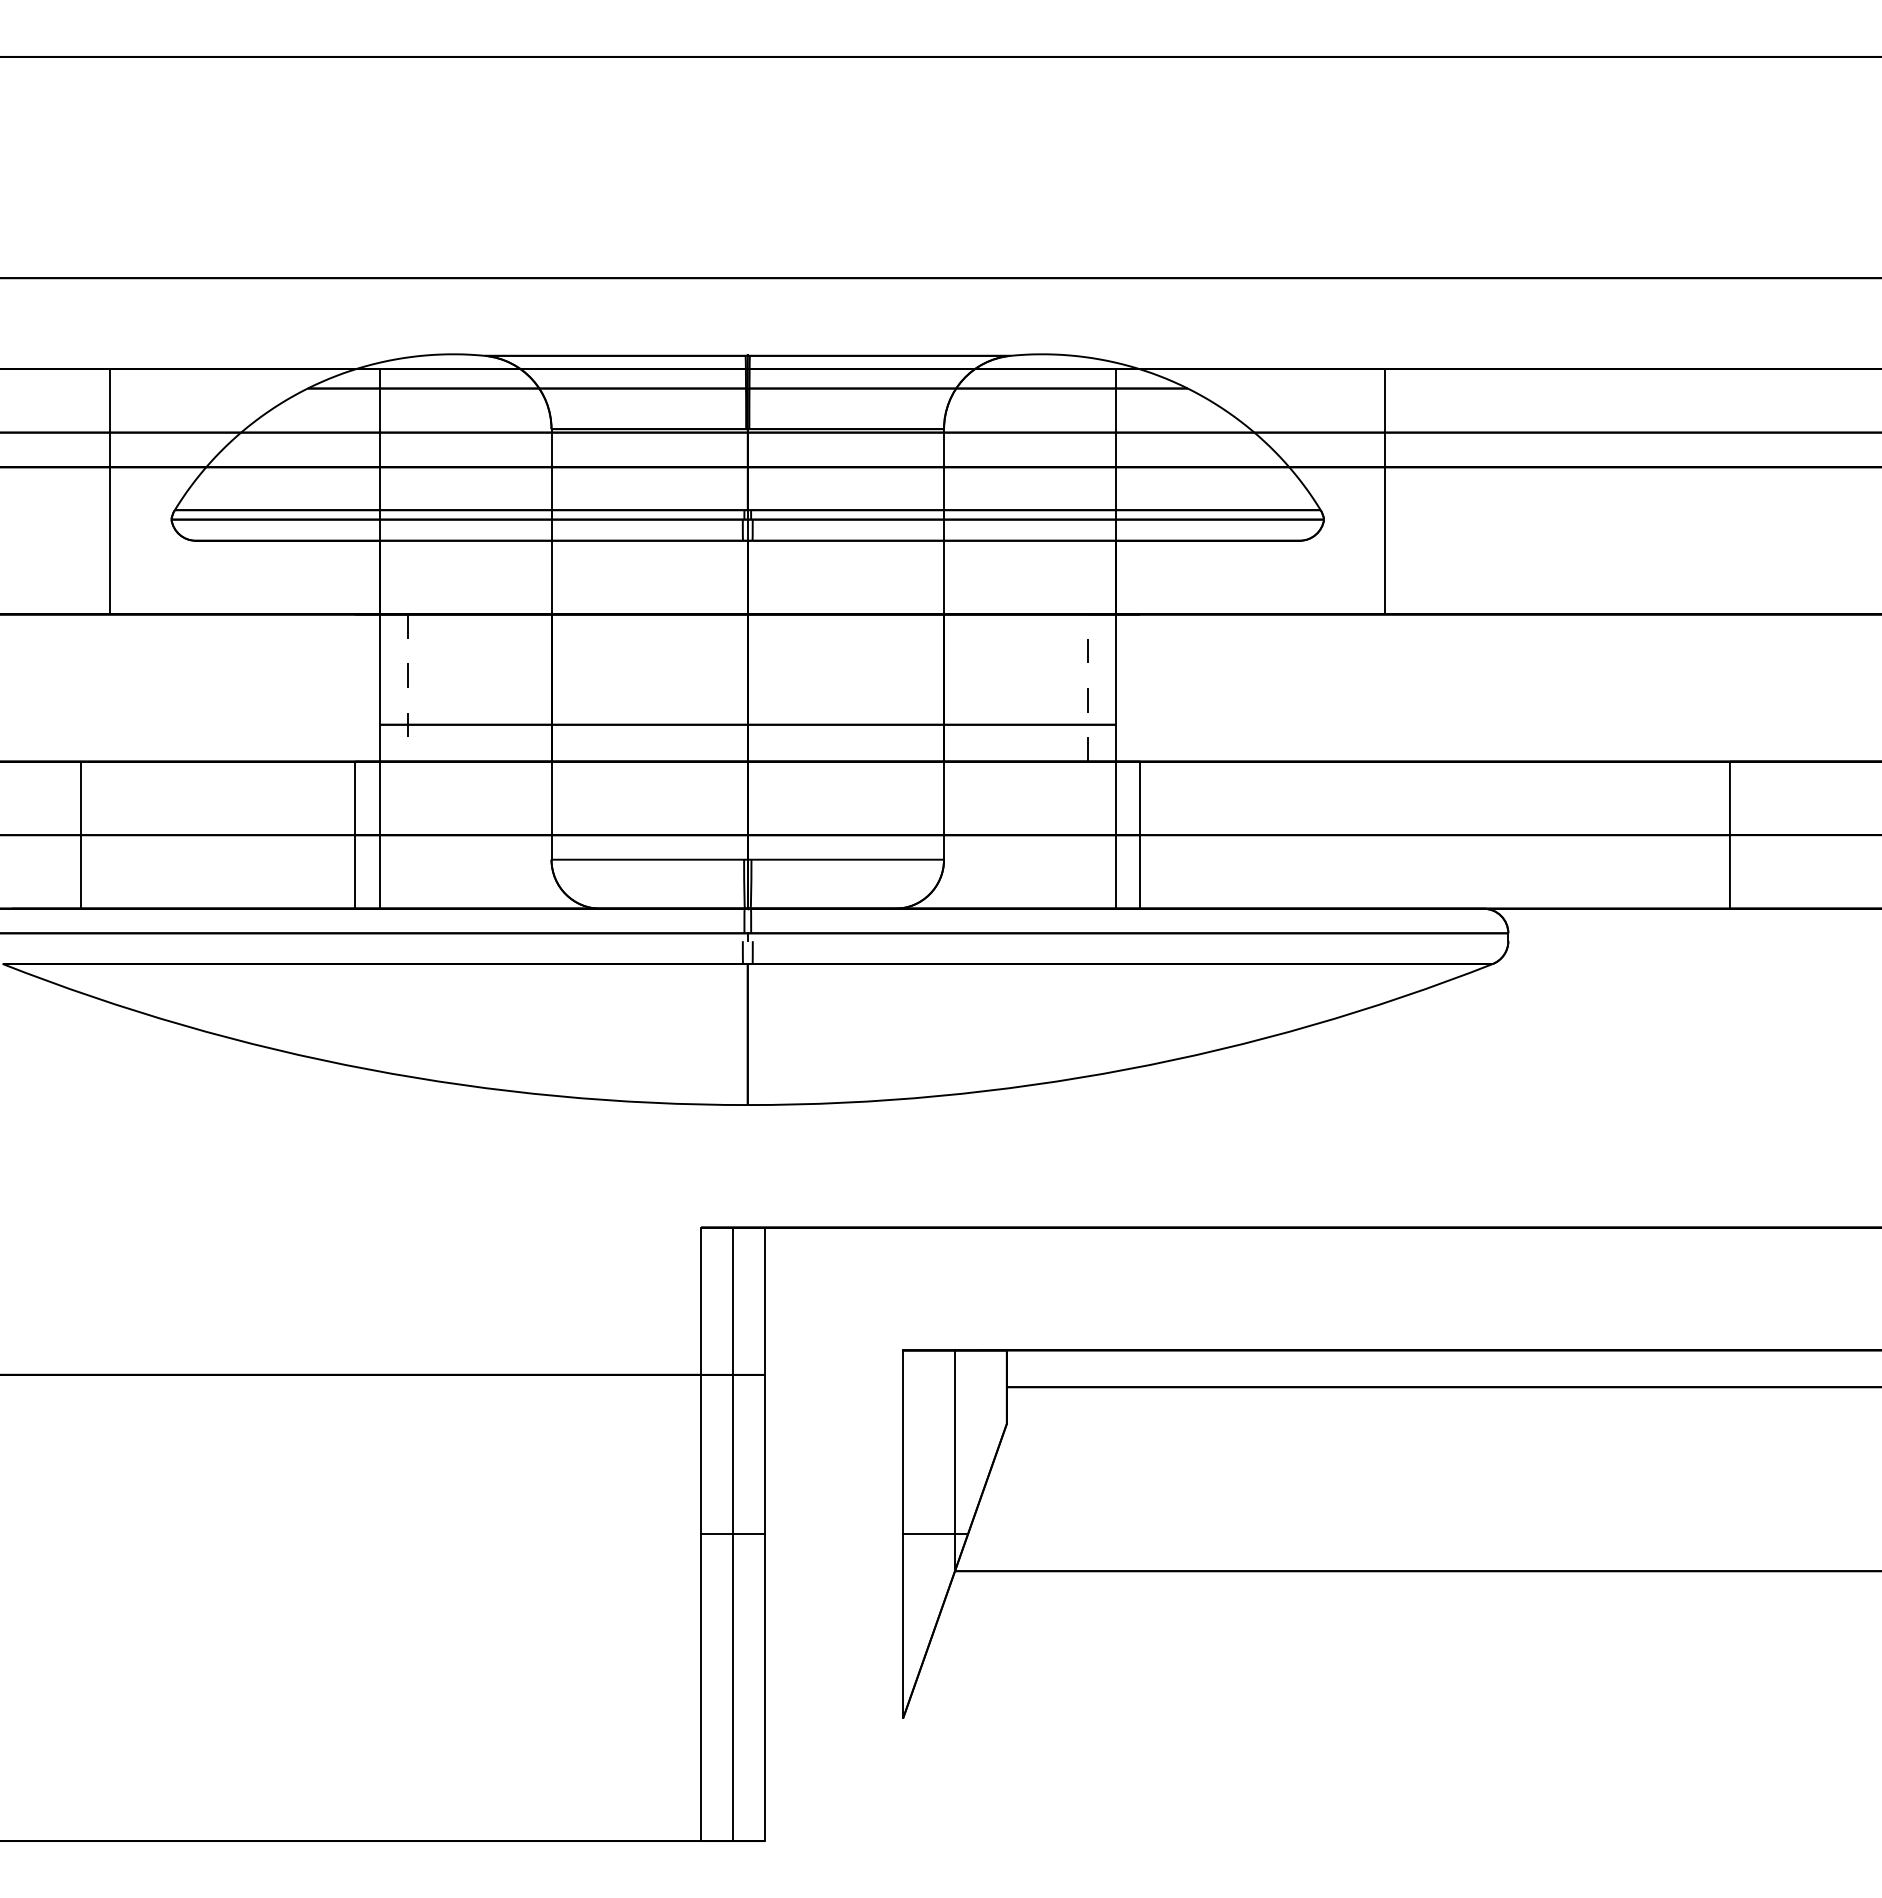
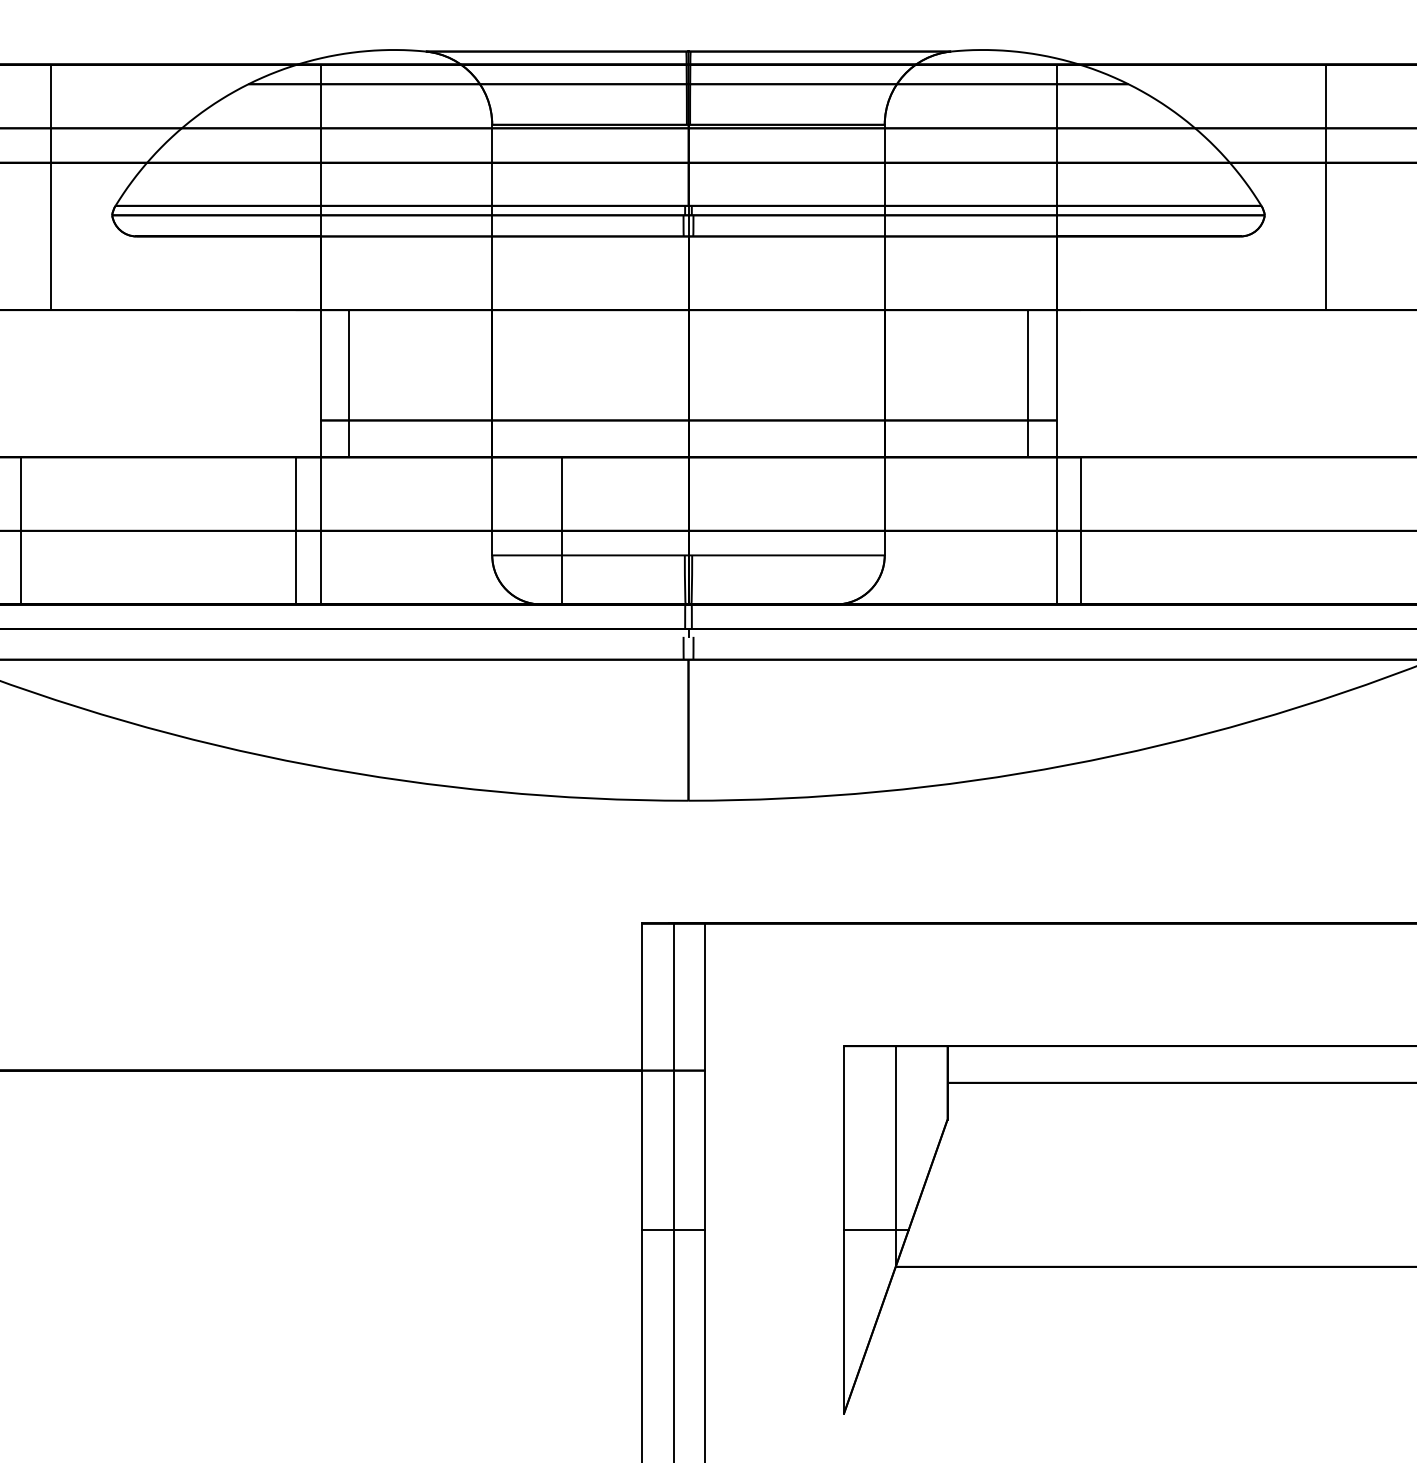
line: (407, 687) -> (348, 383), dashed -> solid
line: (1087, 687) -> (1028, 383), dashed -> solid
line: (621, 834) -> (562, 530), added

